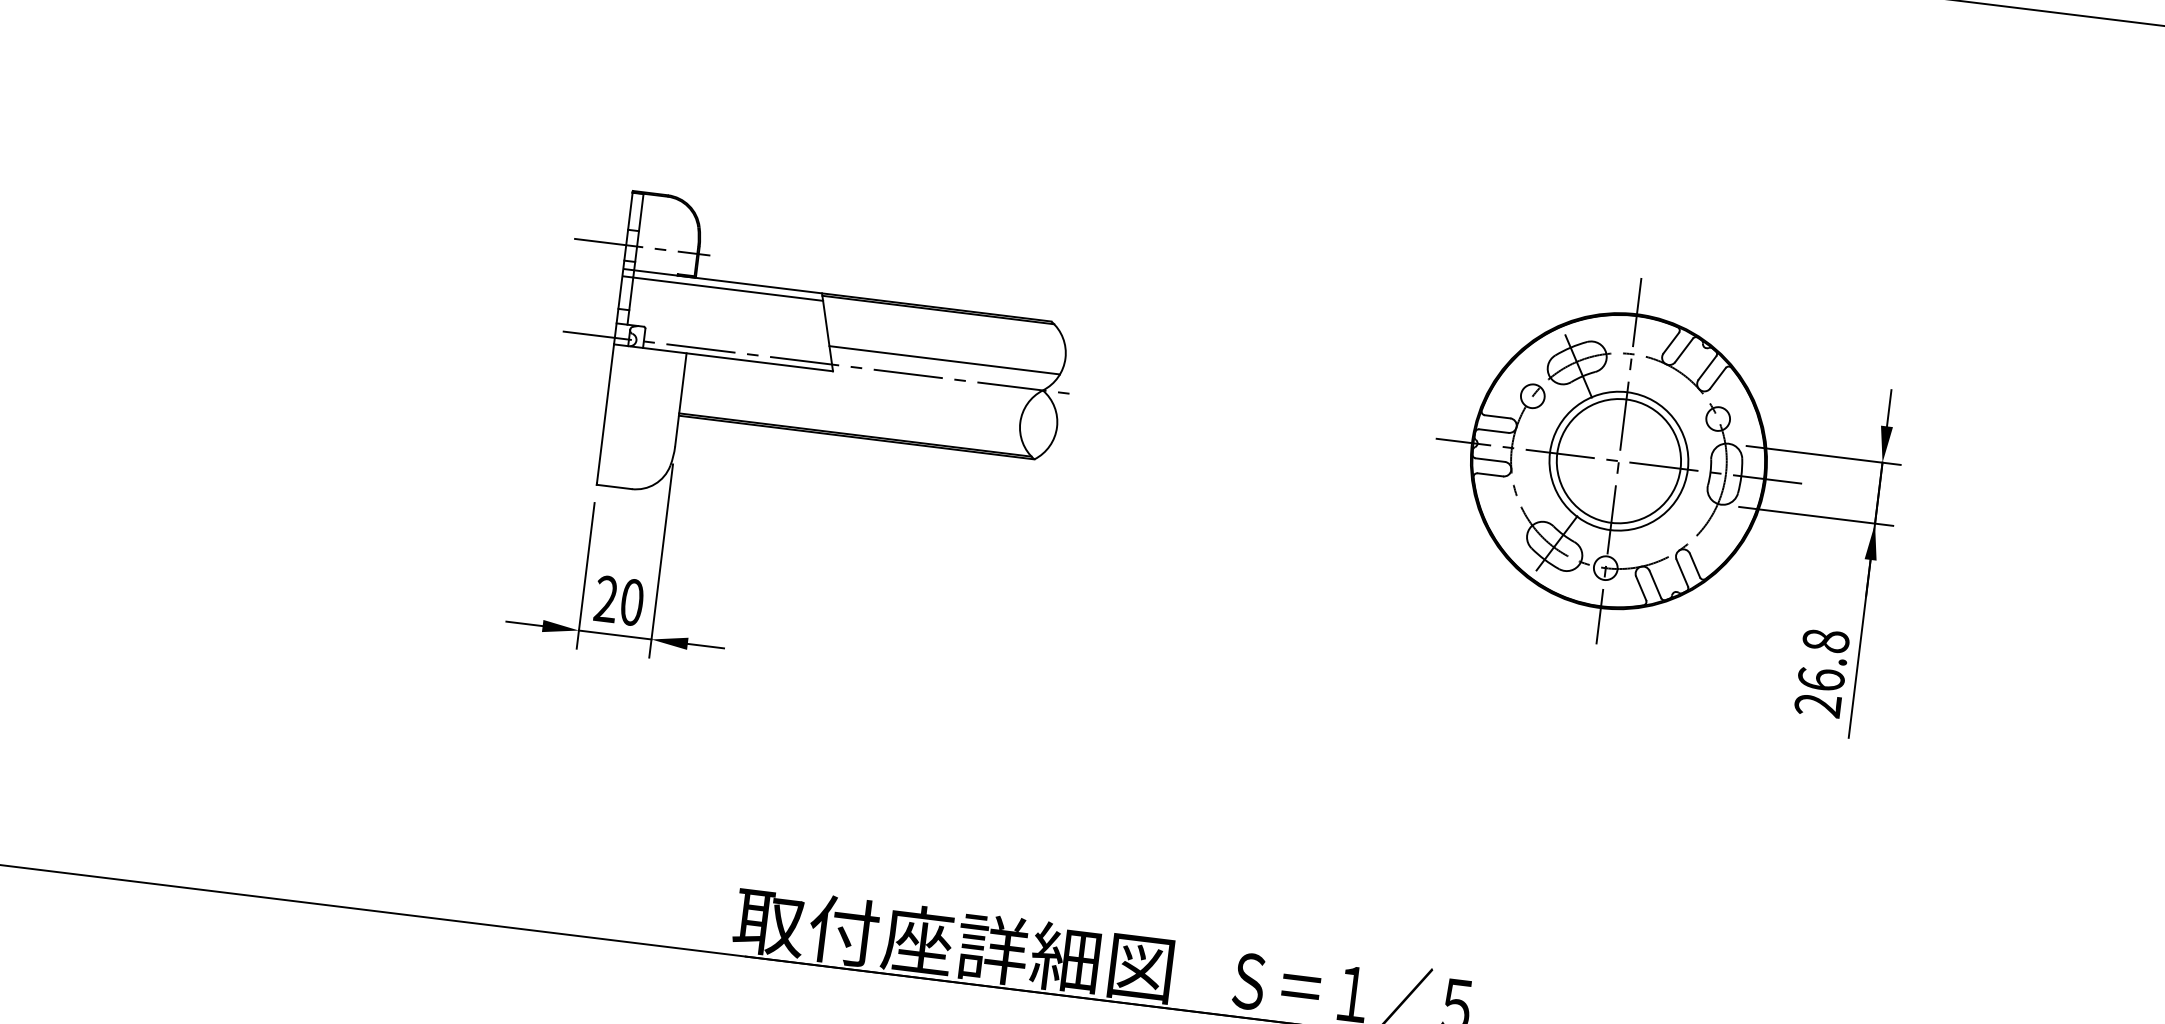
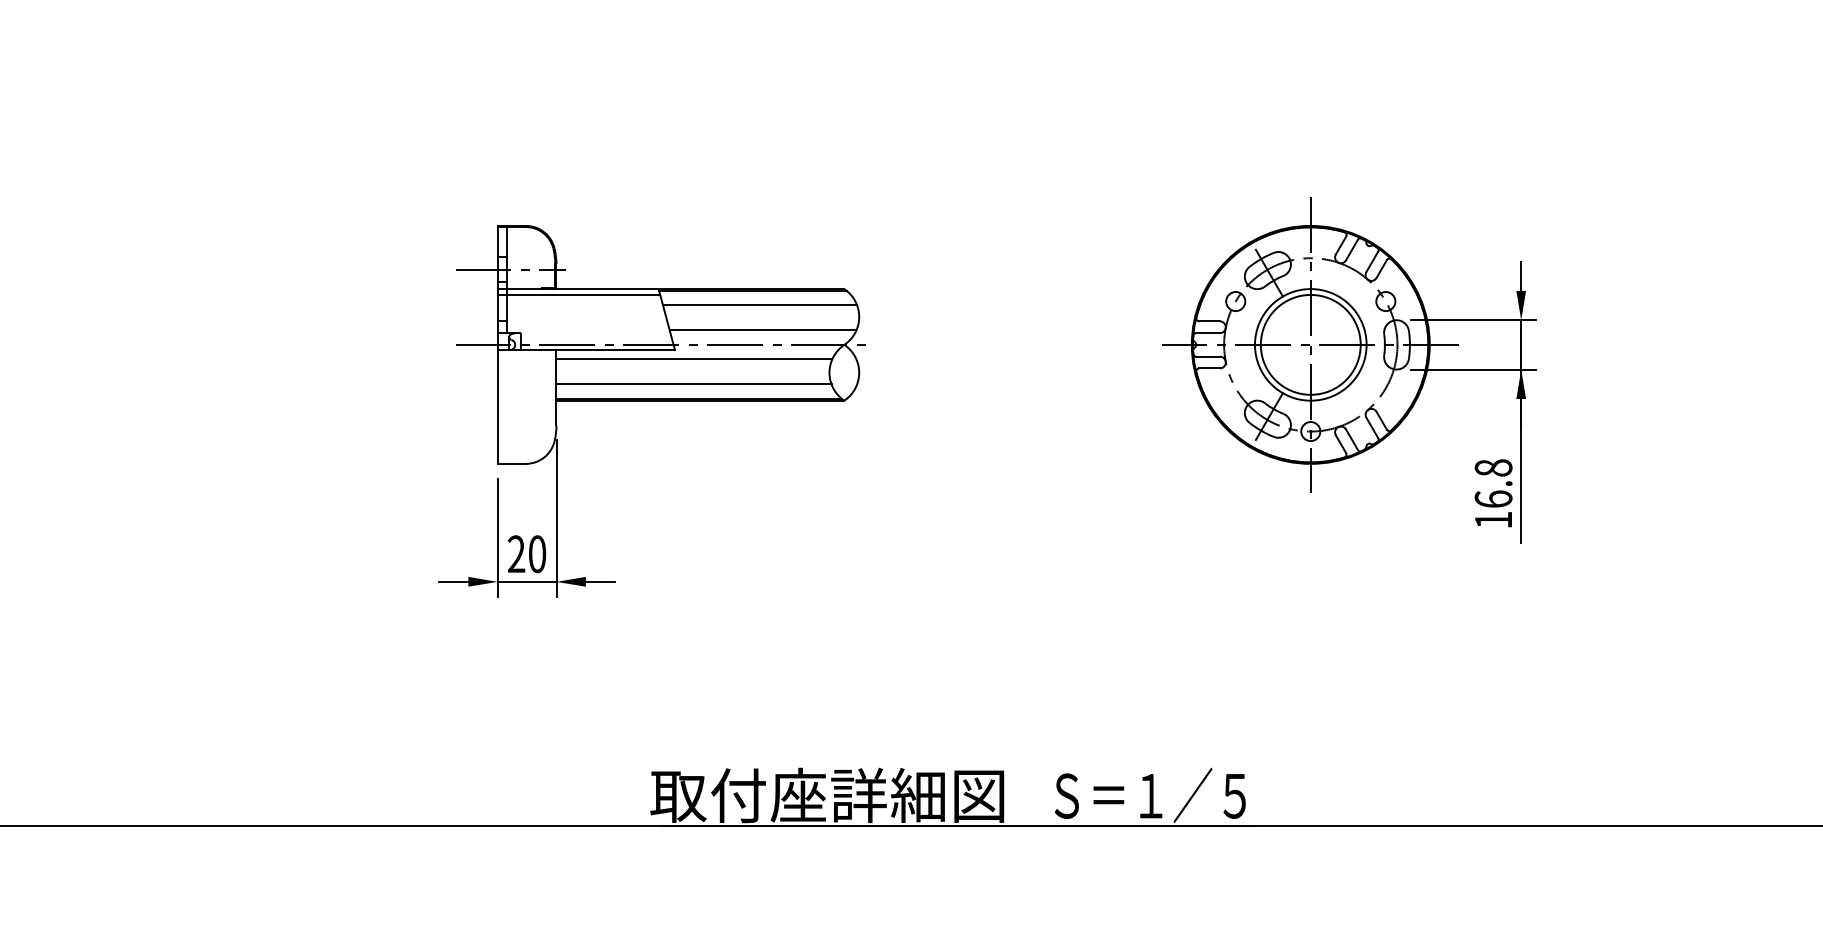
line: (945, 329) -> (760, 305), added
line: (855, 385) -> (694, 359), added
line: (850, 416) -> (693, 384), added
text: (1816, 704) -> (1492, 519), 26.8 -> 16.8

